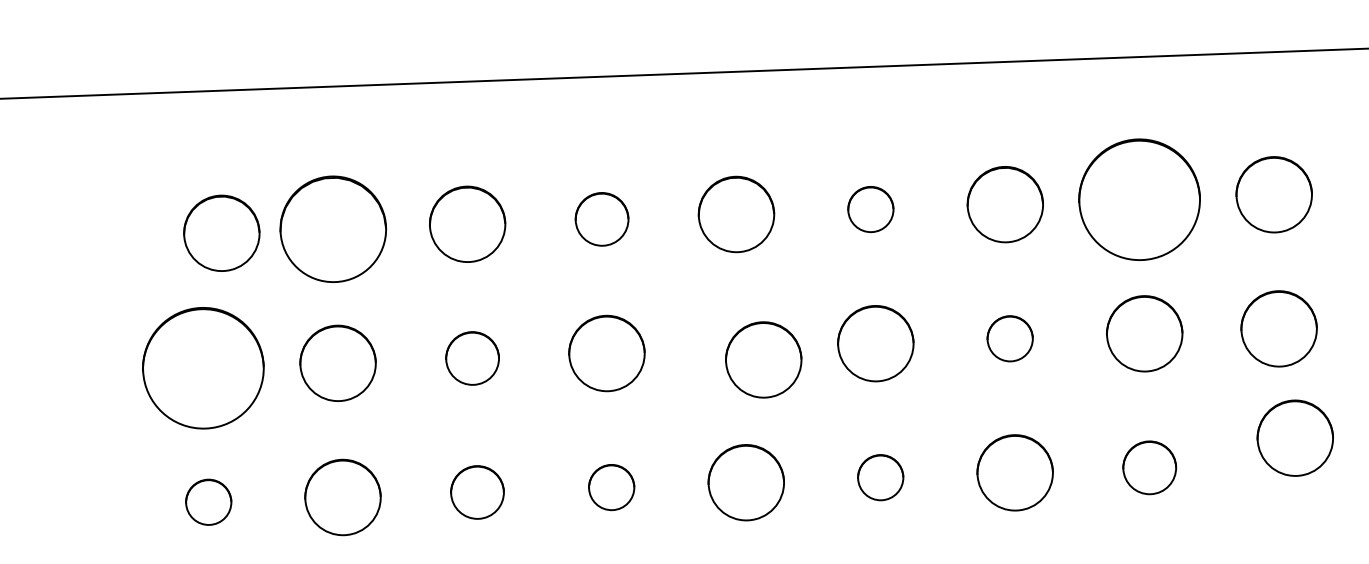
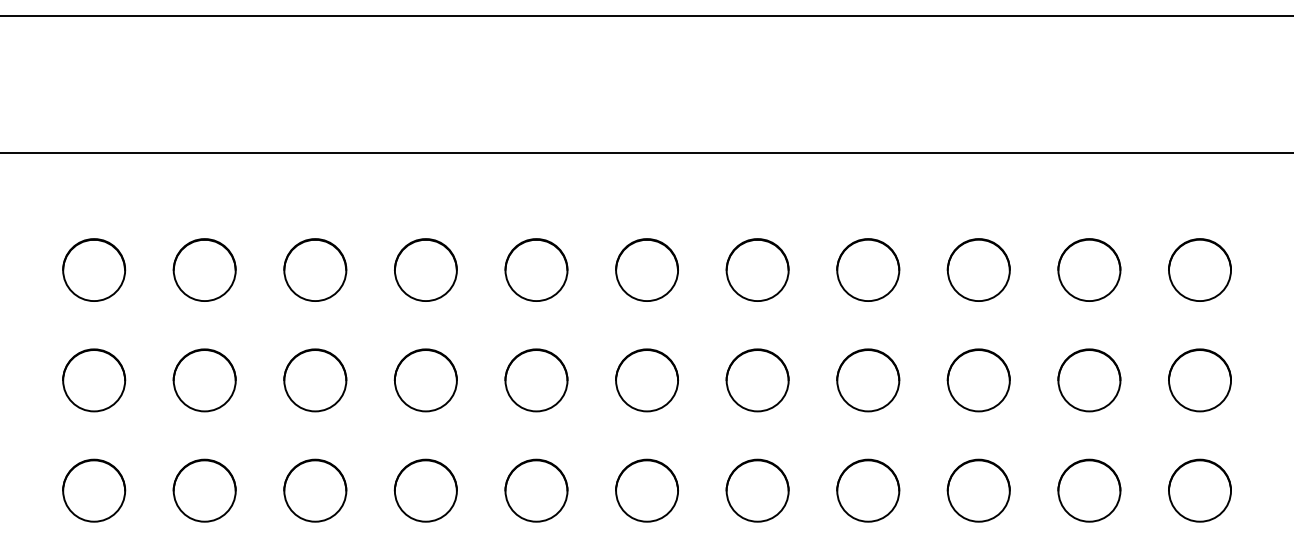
circle: (1140, 198) -> (868, 269), size x0.62
circle: (870, 208) -> (646, 269), size x1.67
circle: (601, 218) -> (425, 269), size x1.43
circle: (332, 228) -> (204, 269), size x0.71
circle: (222, 232) -> (94, 269), moved
circle: (1010, 338) -> (757, 380), size x1.67
circle: (472, 358) -> (315, 380), size x1.43
circle: (763, 360) -> (536, 380), moved
circle: (204, 368) -> (94, 380), size x0.62
circle: (1294, 437) -> (978, 490), moved
circle: (1149, 467) -> (868, 490), size x1.43
circle: (880, 477) -> (646, 490), size x1.67
circle: (611, 487) -> (425, 490), size x1.67
circle: (477, 492) -> (315, 490), size x1.43
circle: (208, 502) -> (94, 490), size x1.67

